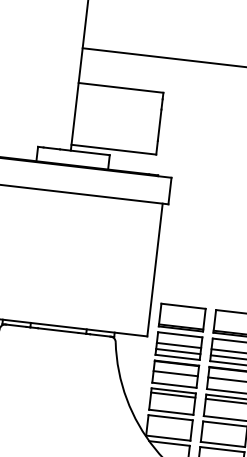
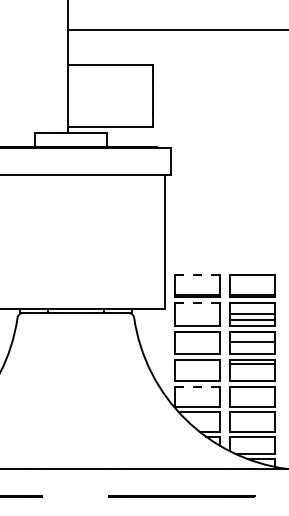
line: (183, 306) -> (197, 274), solid -> dashed
line: (180, 335) -> (197, 303), solid -> dashed
line: (179, 344) -> (197, 313), removed
line: (178, 351) -> (197, 320), removed
line: (175, 373) -> (197, 342), removed
line: (173, 394) -> (197, 363), removed
line: (170, 417) -> (197, 386), solid -> dashed

